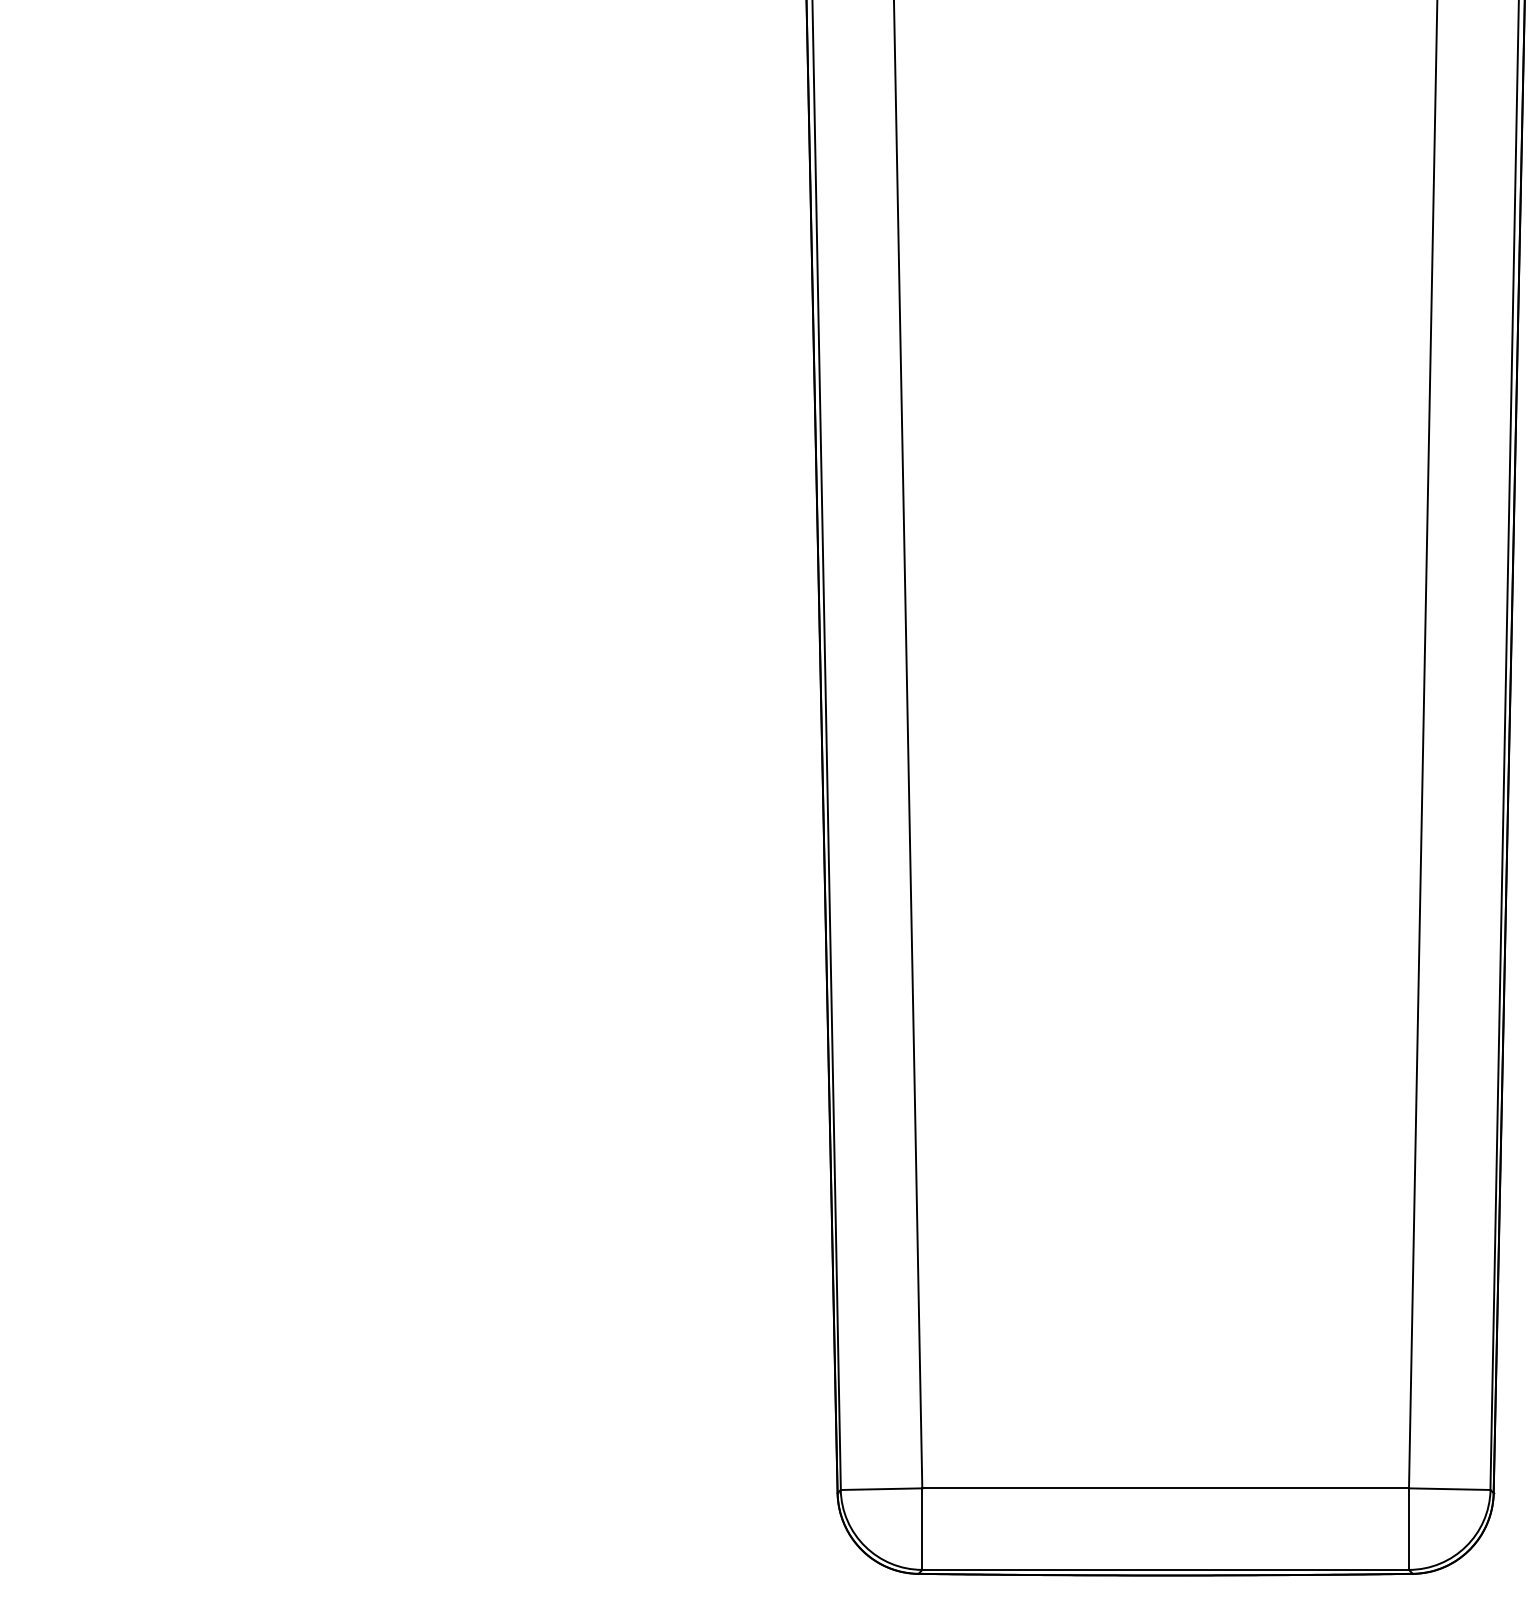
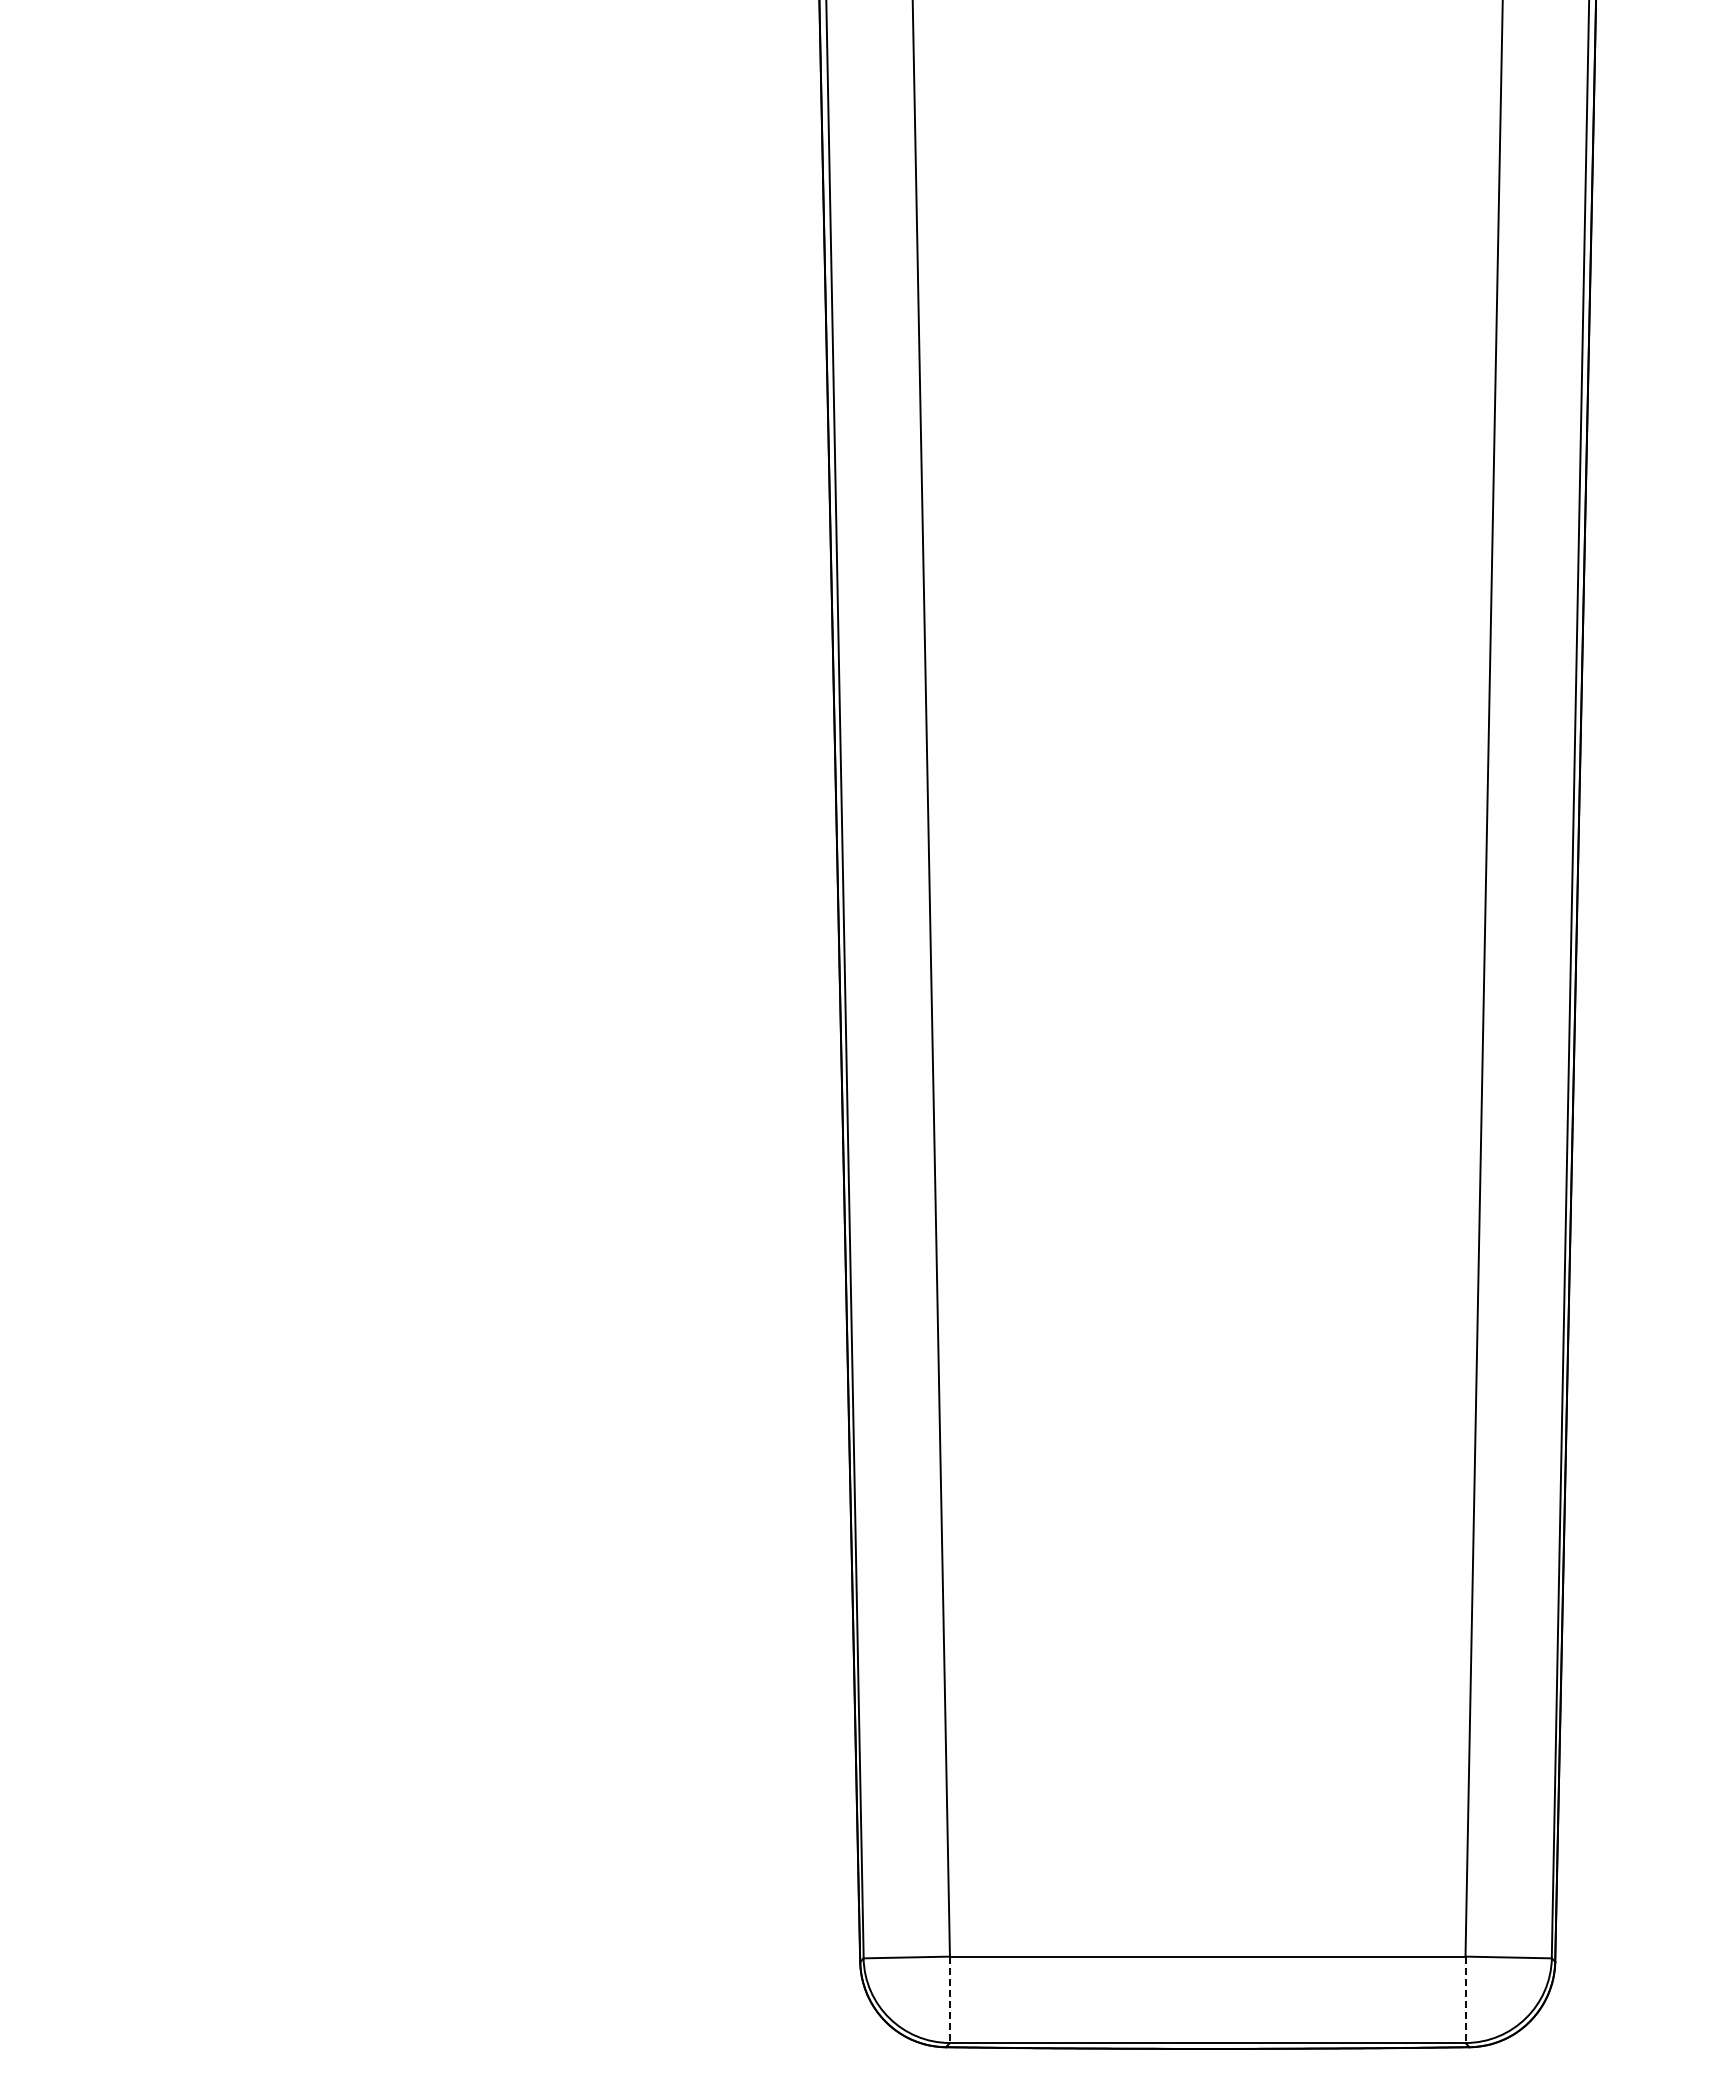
line: (921, 1529) -> (949, 2000), solid -> dashed
line: (1408, 1529) -> (1465, 2000), solid -> dashed

